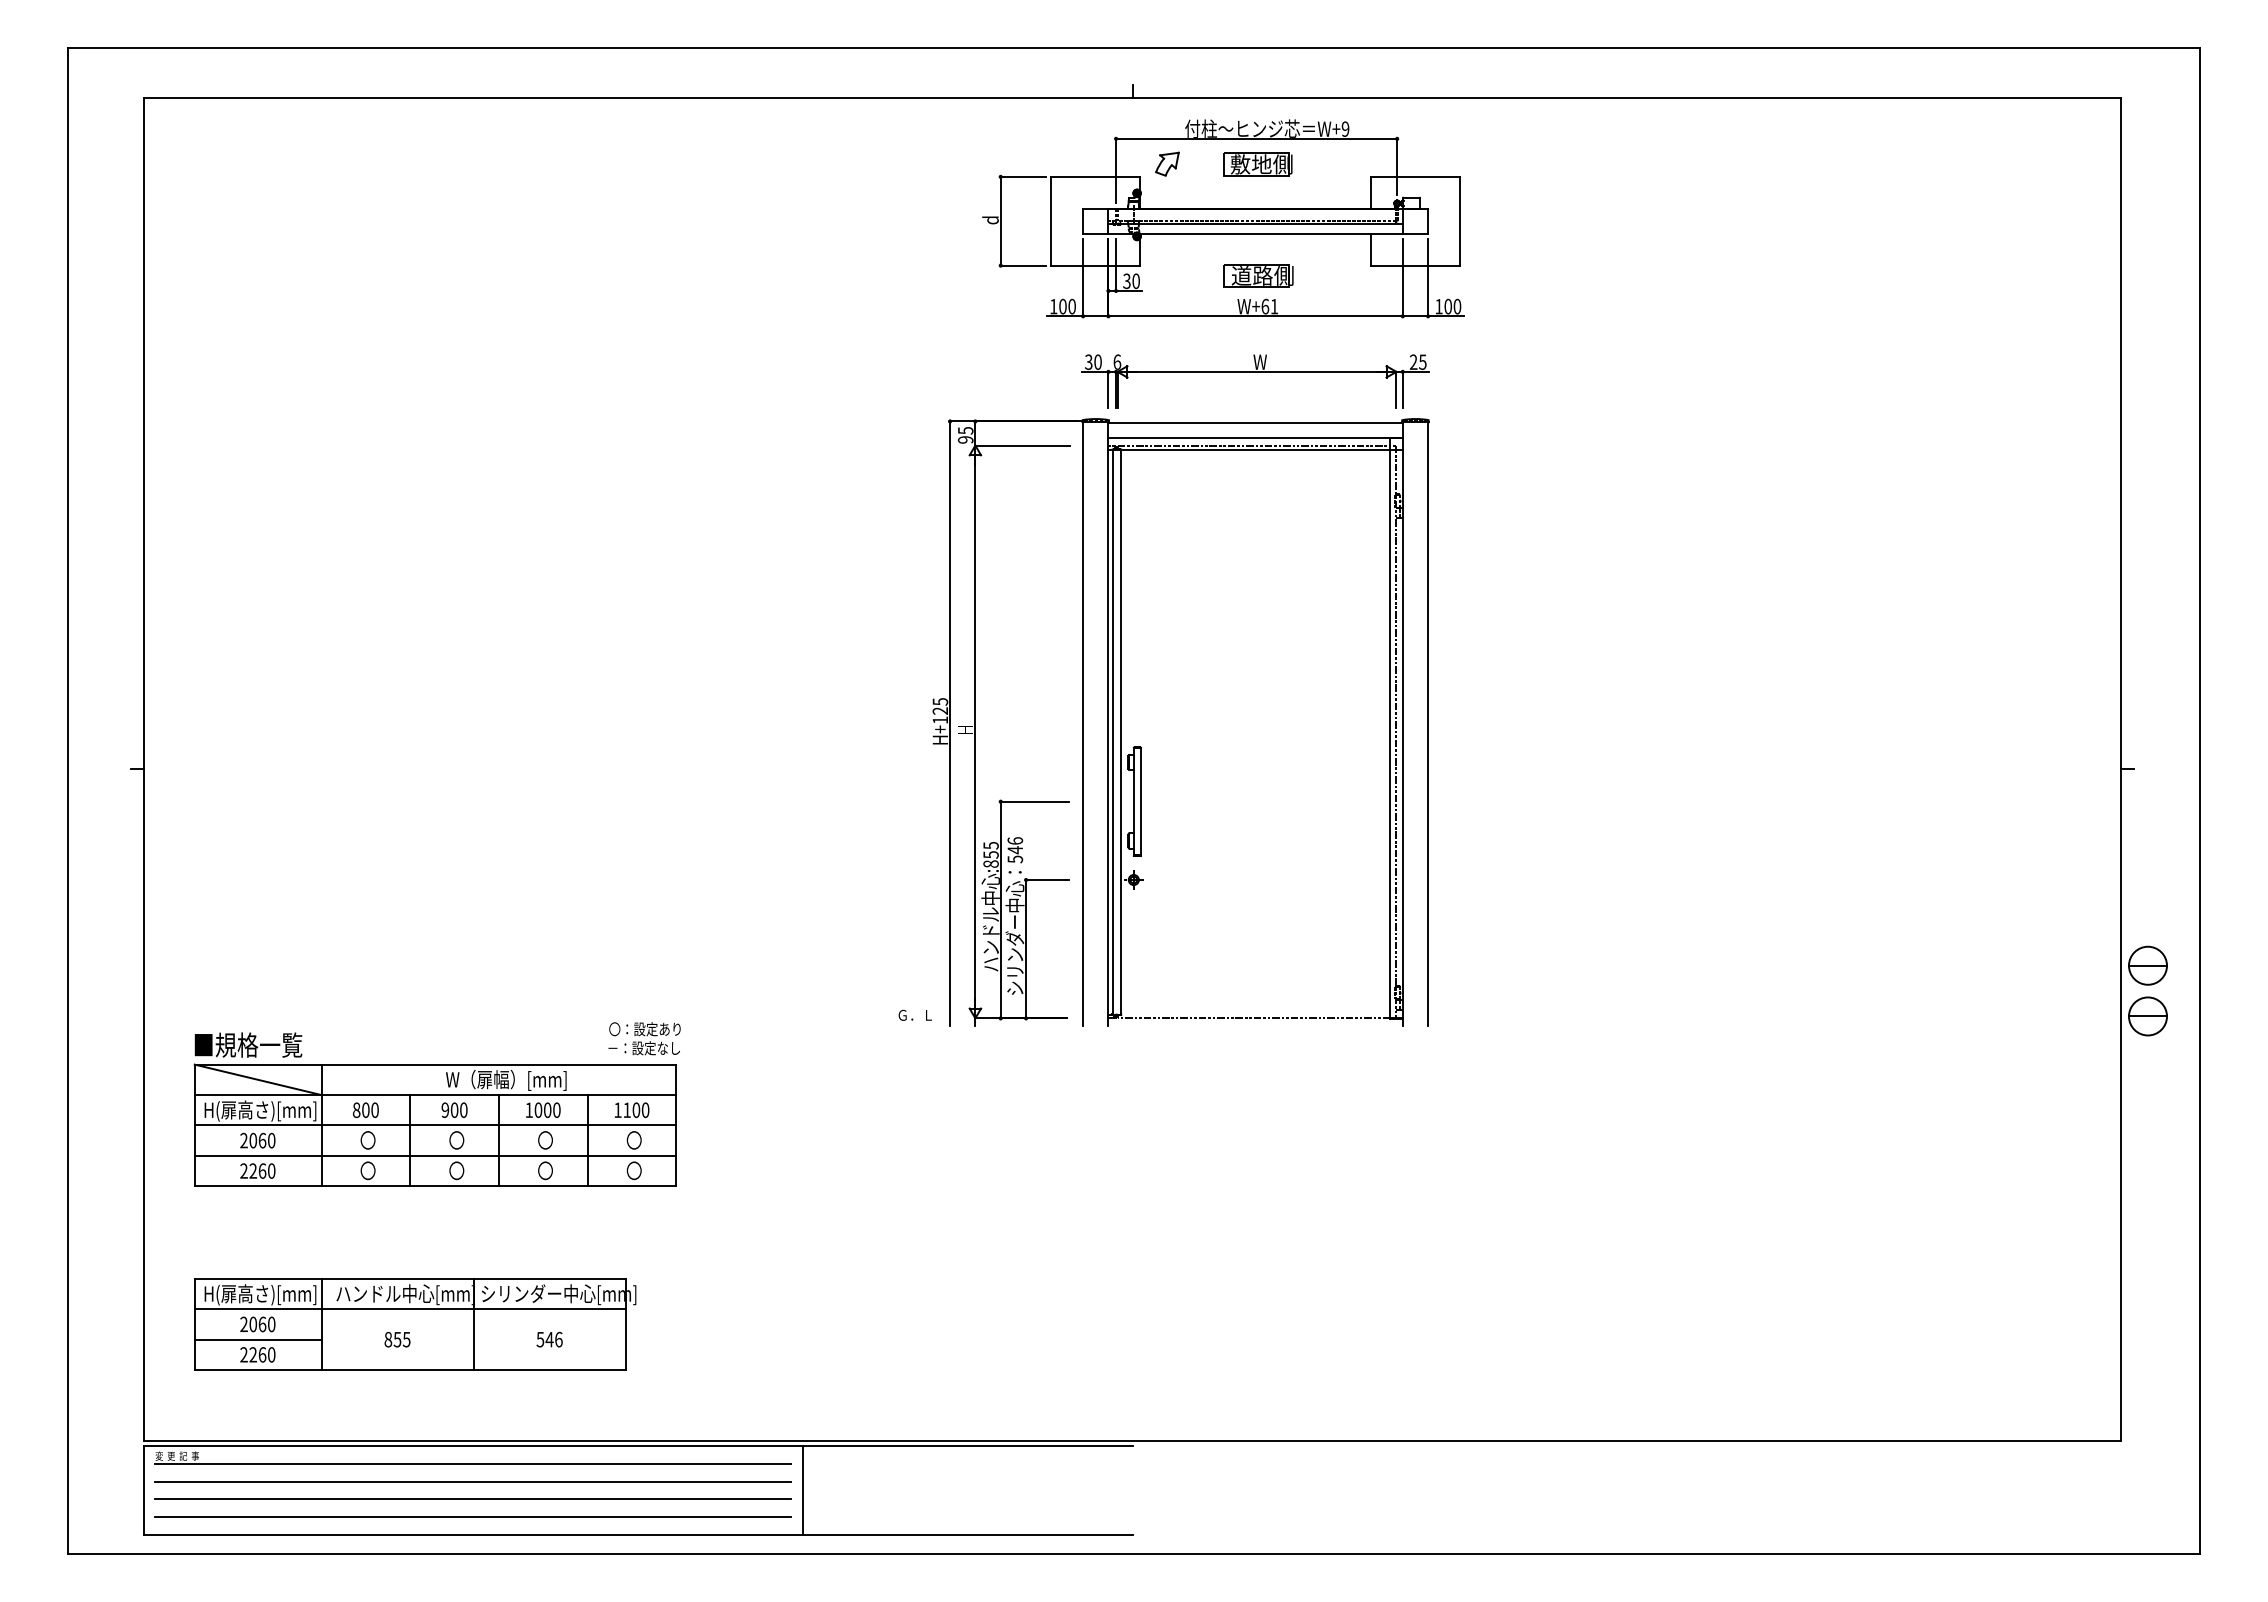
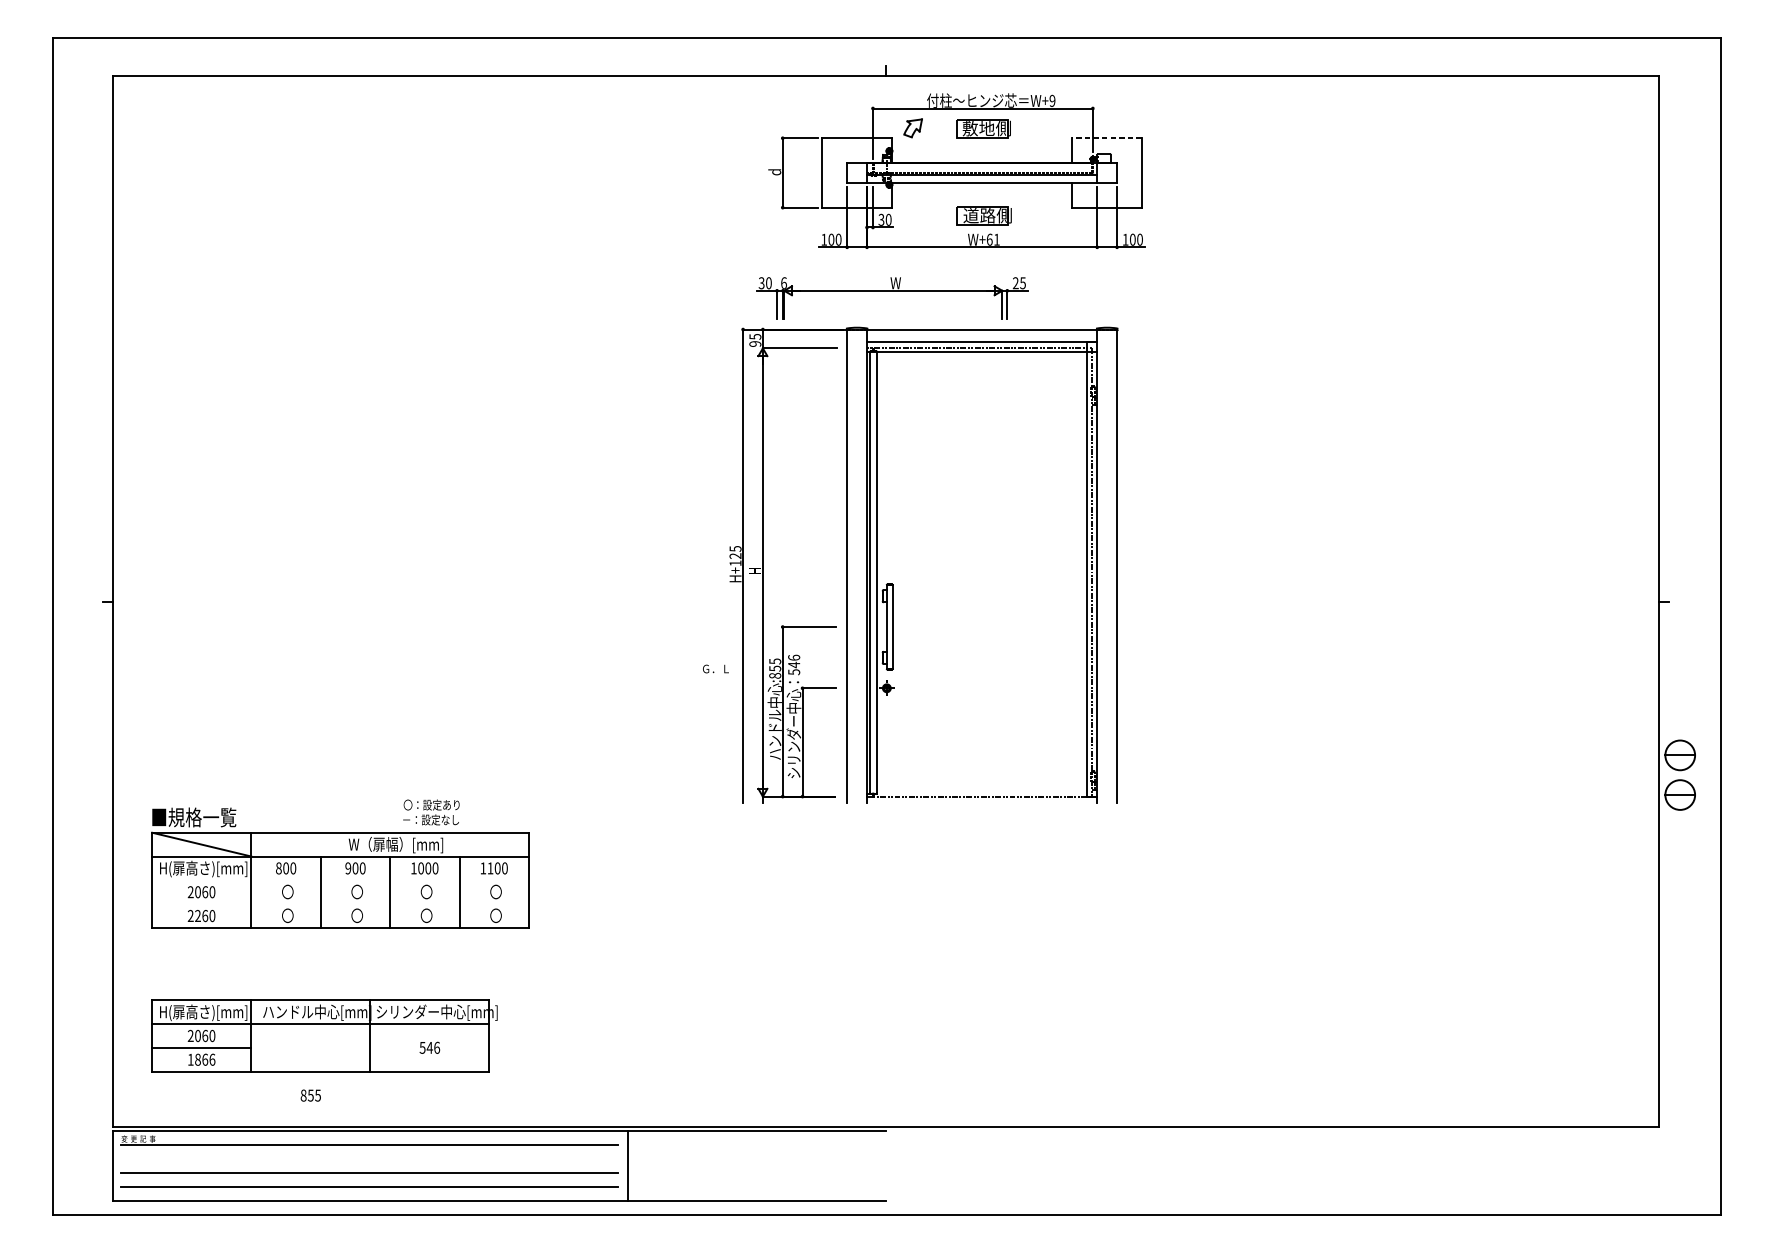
line: (1414, 176) -> (1106, 137), solid -> dashed
part: (1255, 372) -> (892, 291), moved
text: (914, 1014) -> (715, 668), moved
text: (644, 1038) -> (431, 812), moved
line: (435, 1125) -> (340, 880), removed
line: (435, 1155) -> (340, 903), removed
text: (397, 1339) -> (310, 1095), moved
text: (257, 1354) -> (201, 1059), 2260 -> 1866
line: (472, 1481) -> (369, 1158), removed

